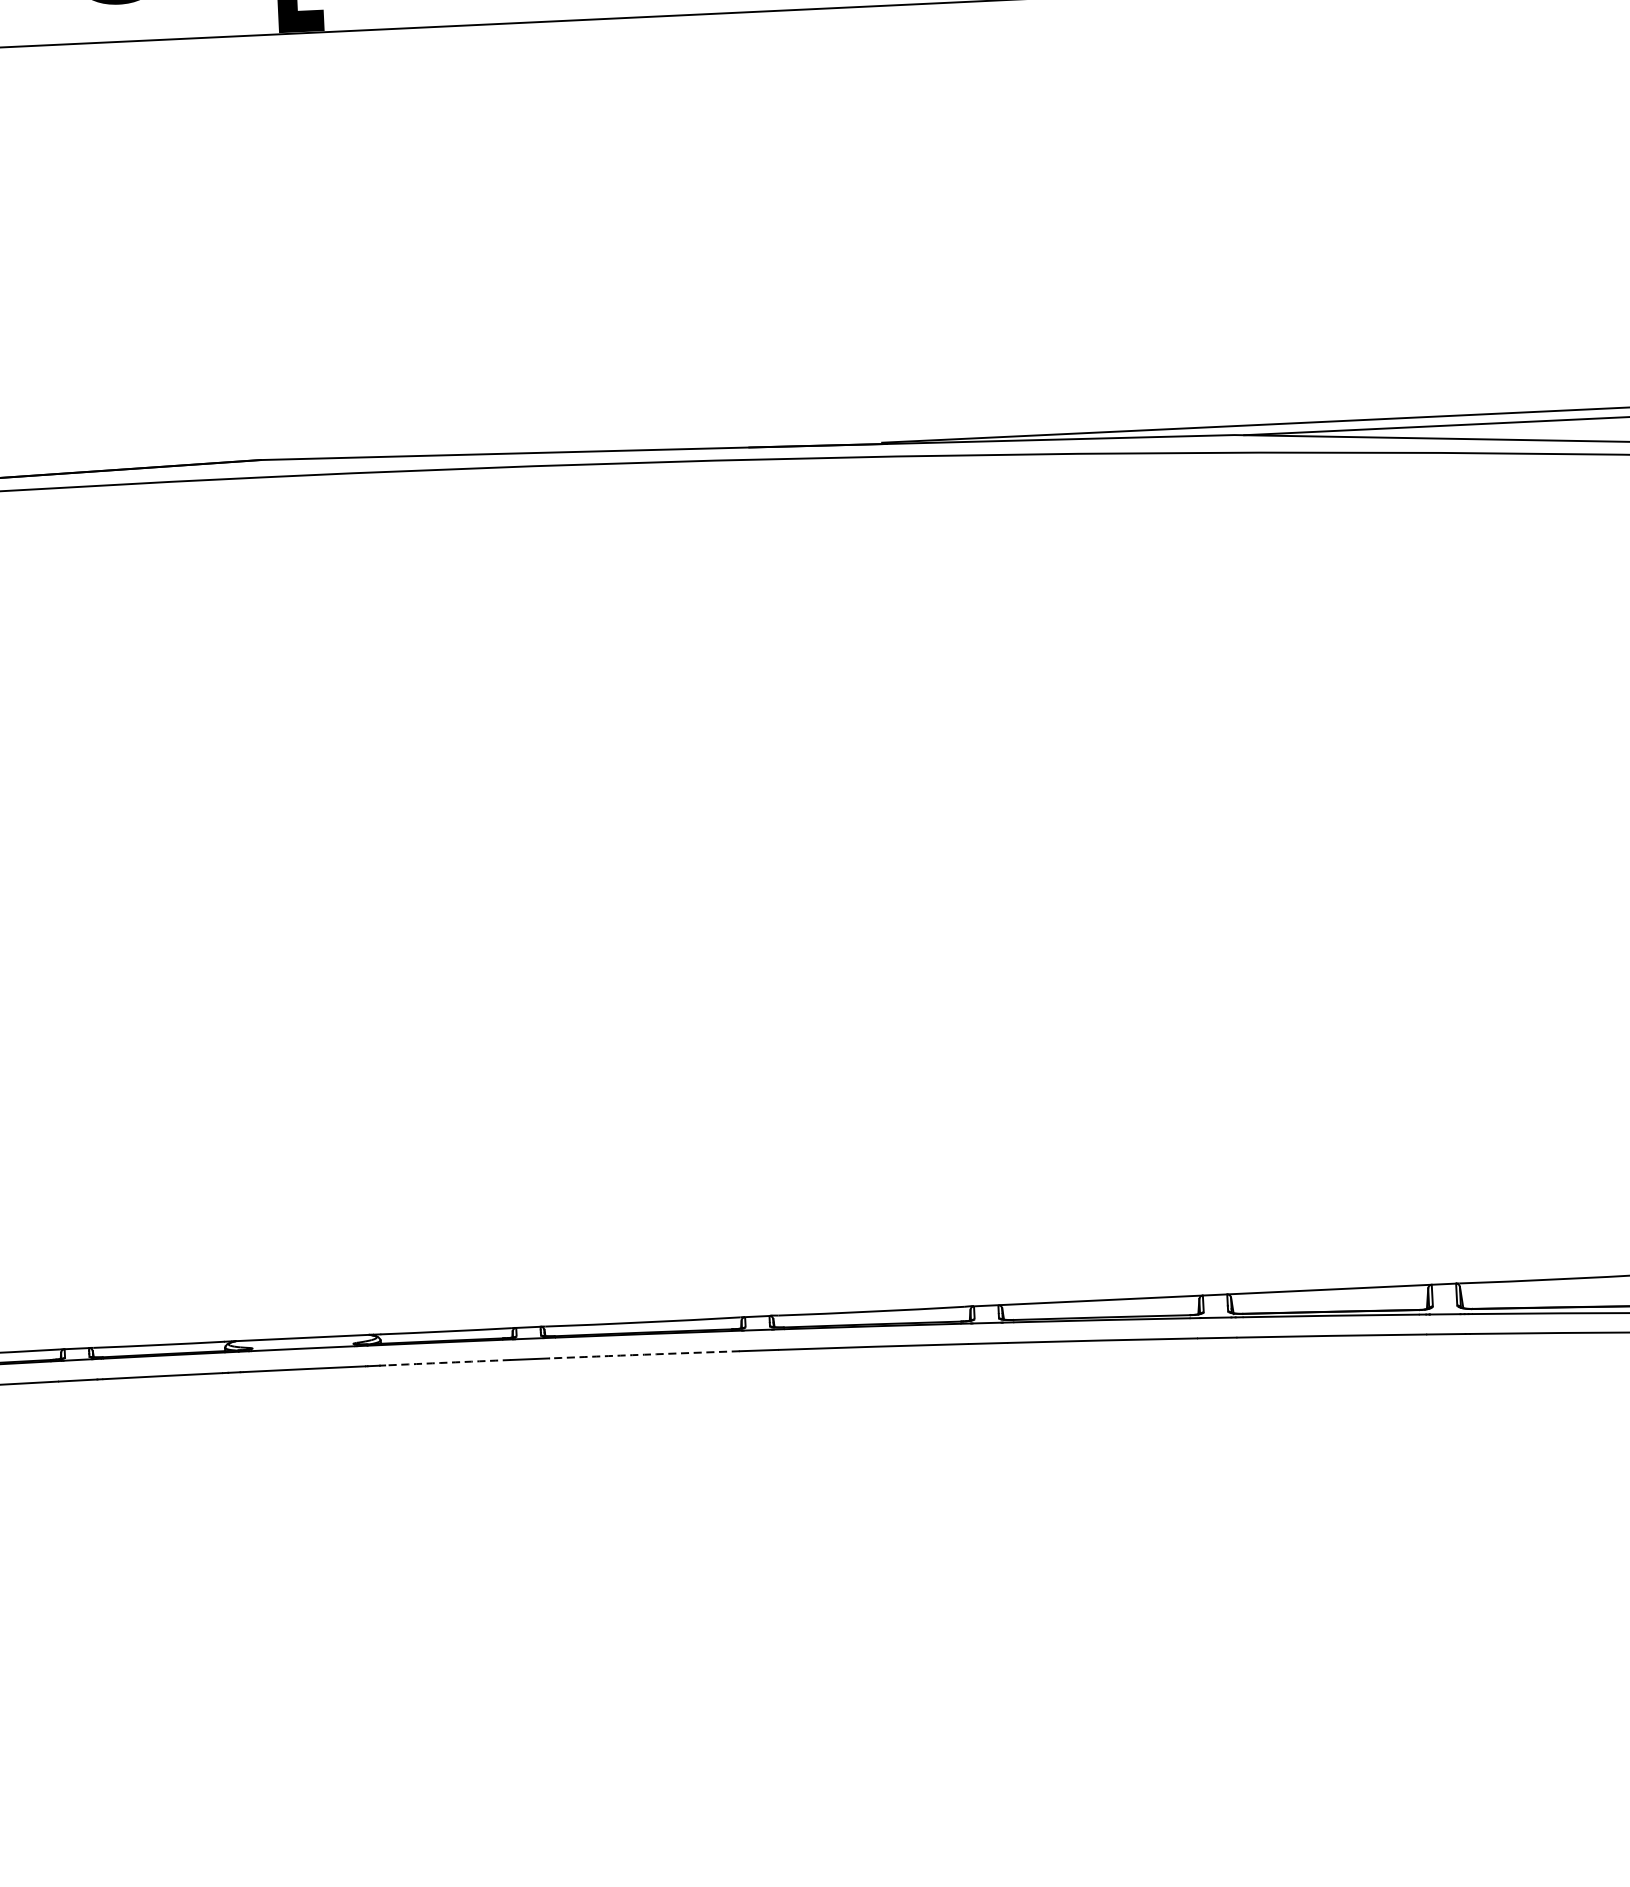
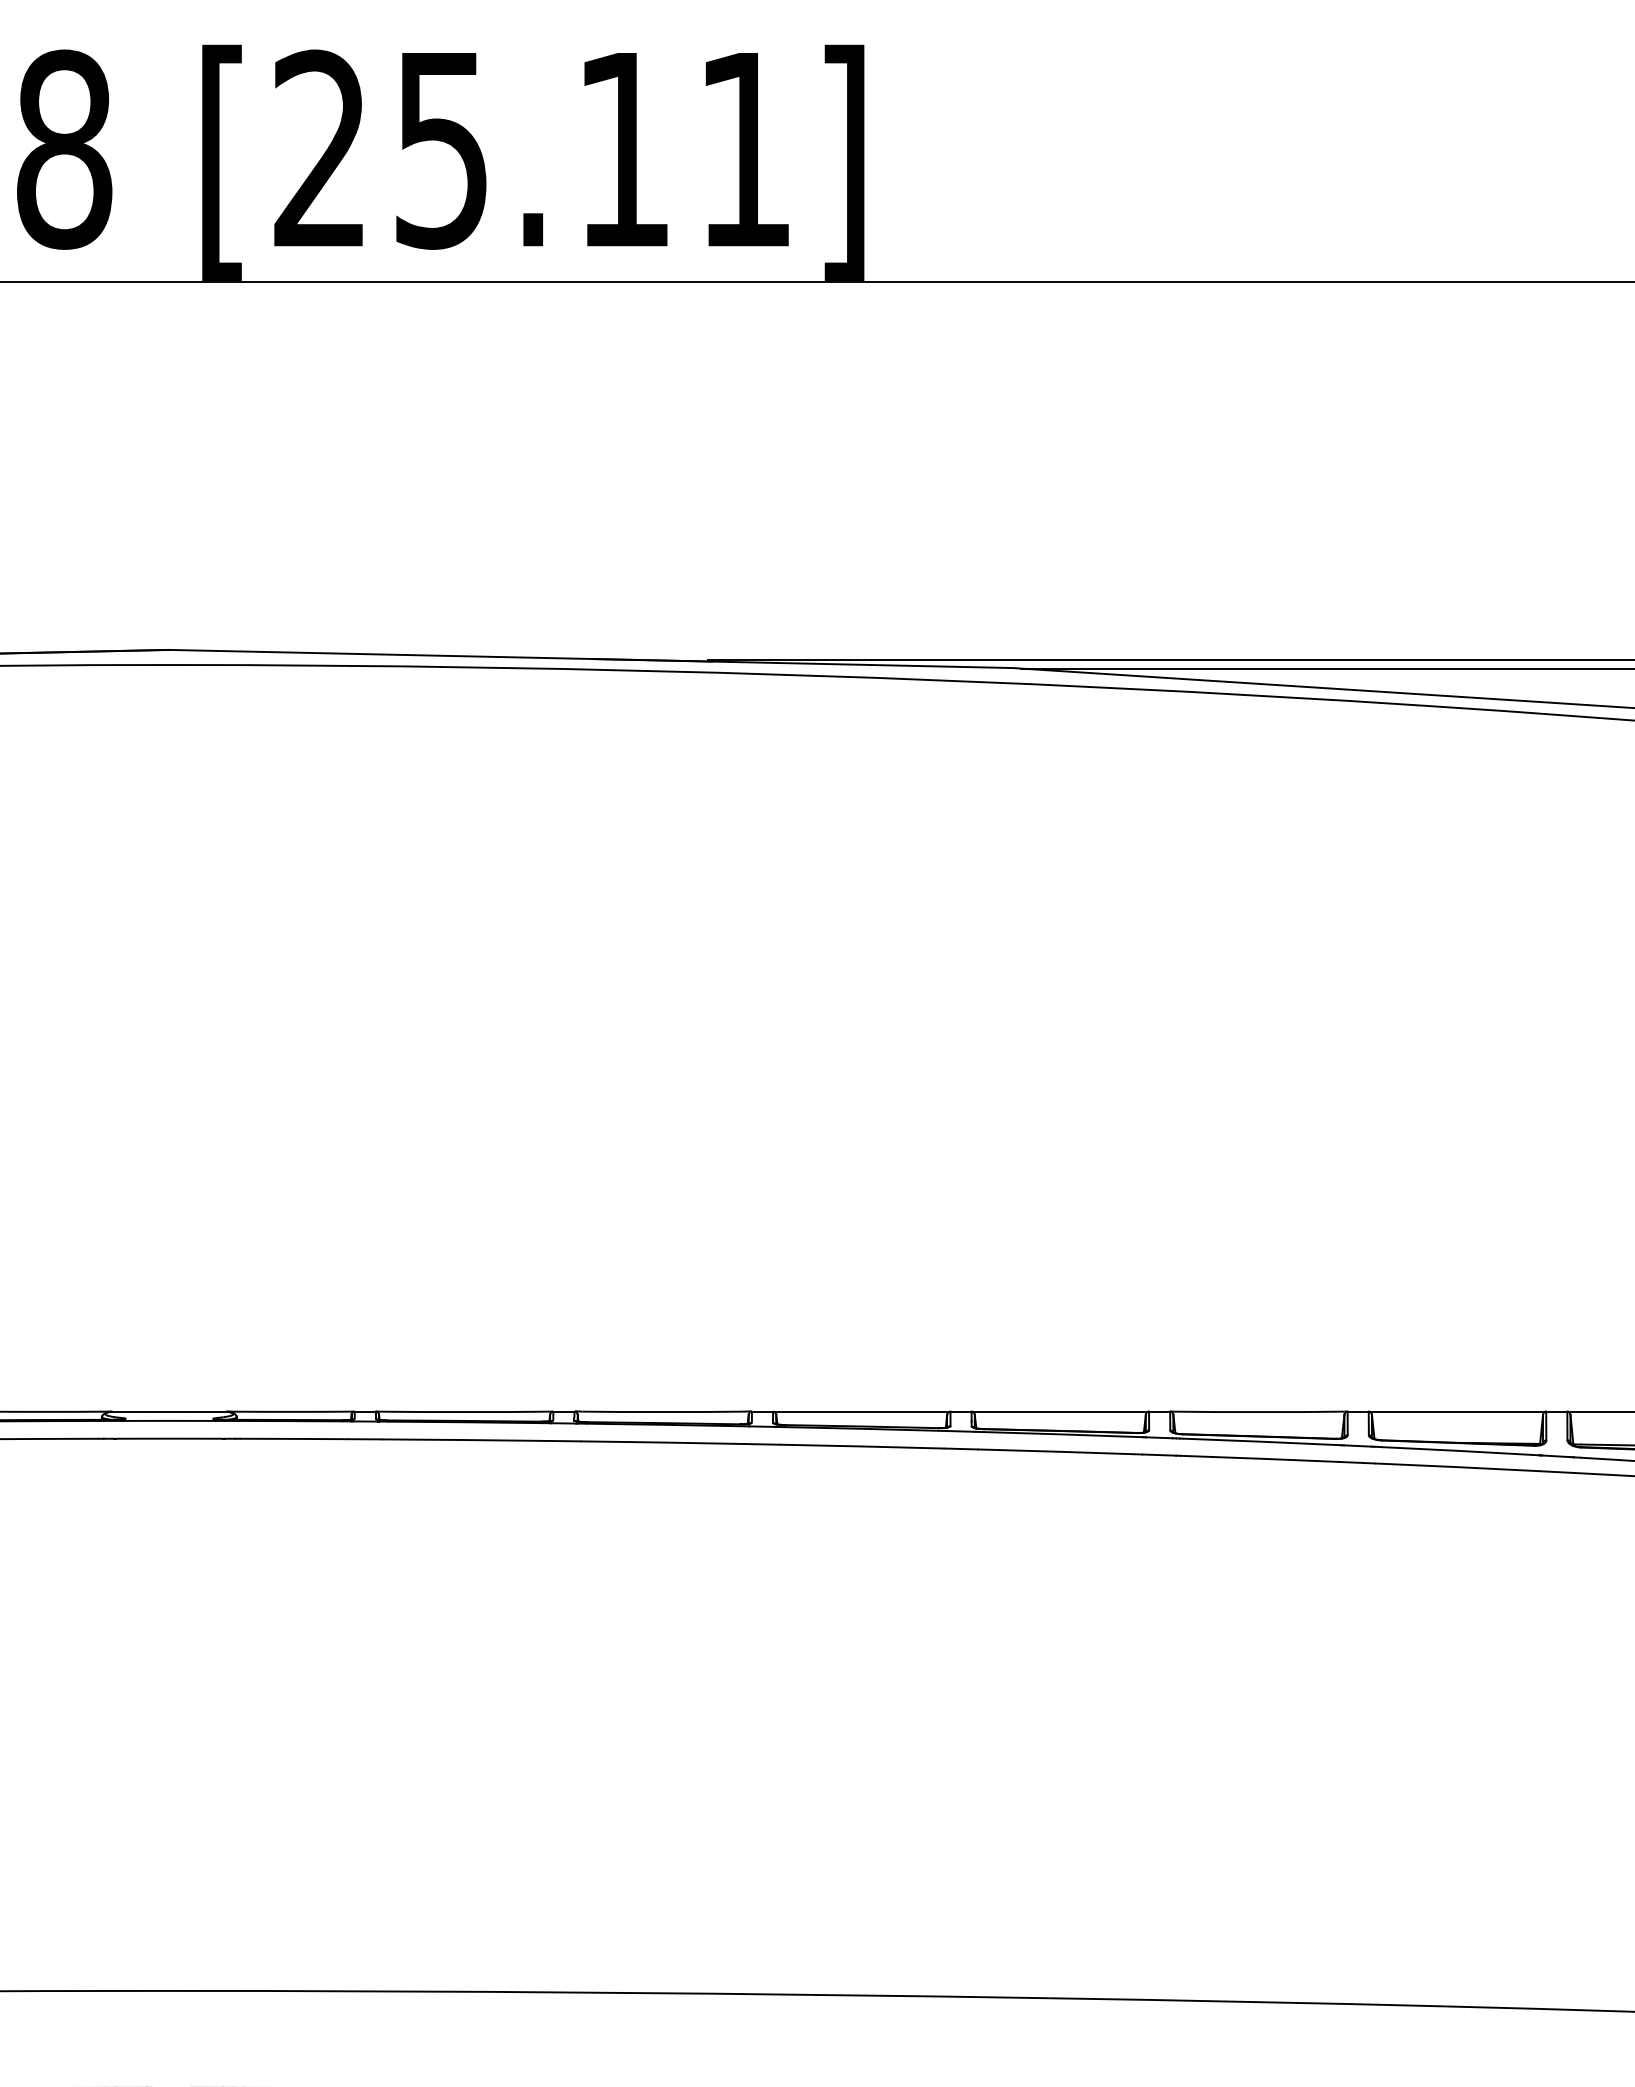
arc: (644, 1355) -> (464, 1440), dashed -> solid
arc: (448, 1362) -> (294, 1438), dashed -> solid

